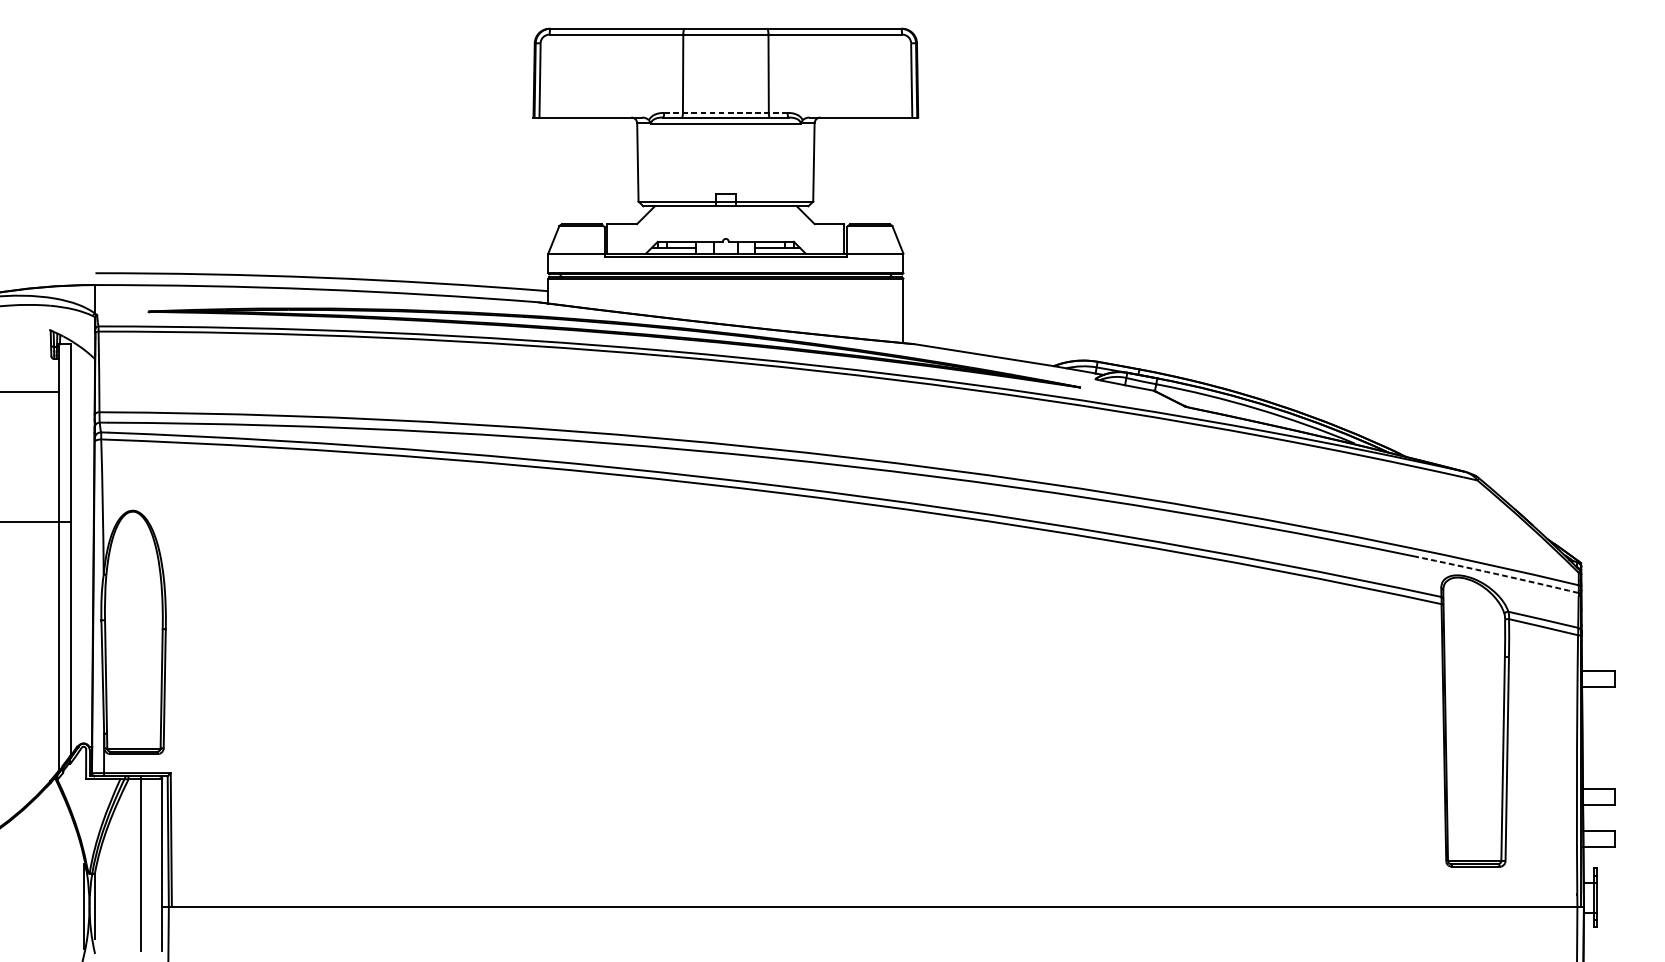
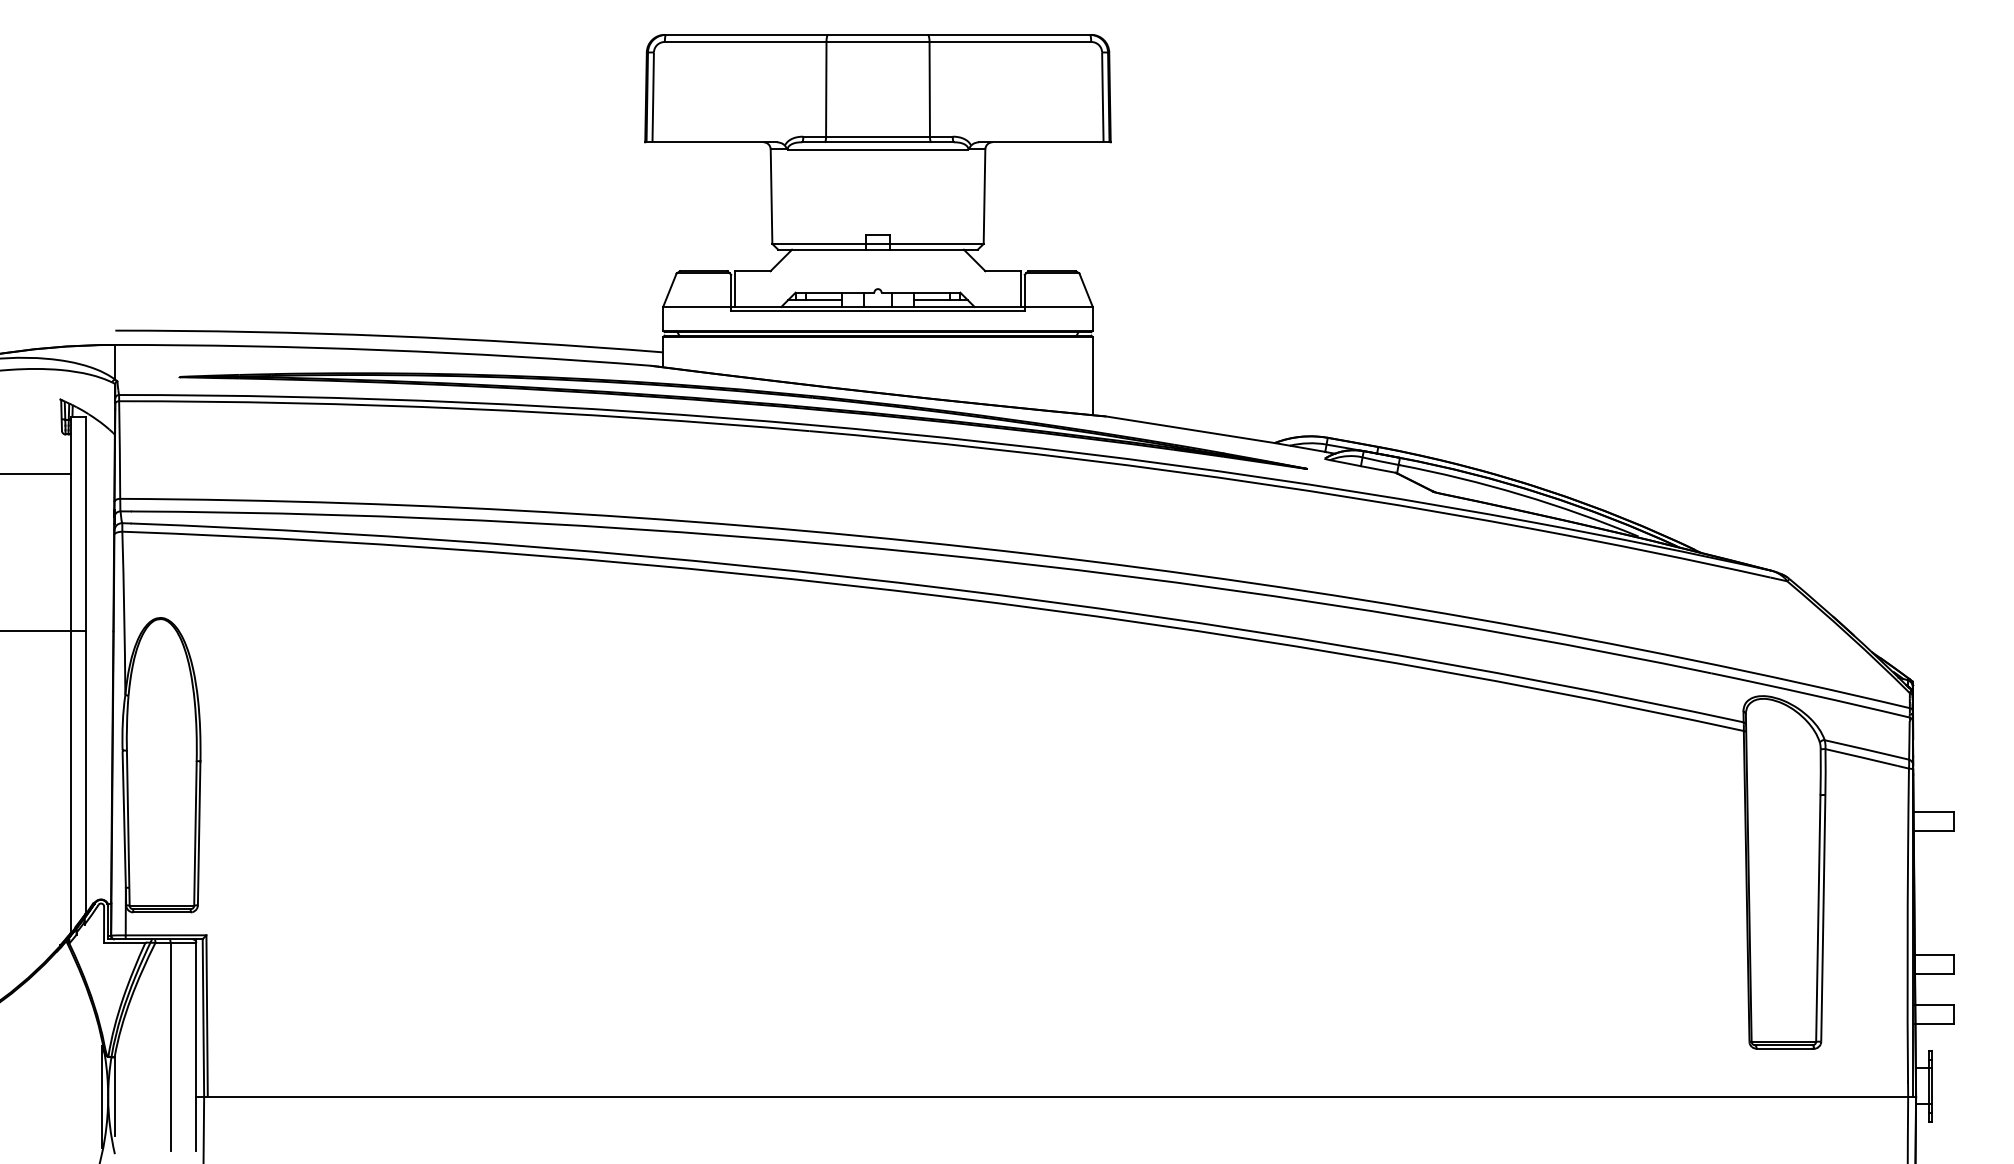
line: (726, 112) -> (878, 136), dashed -> solid
arc: (1496, 573) -> (1810, 694), dashed -> solid

